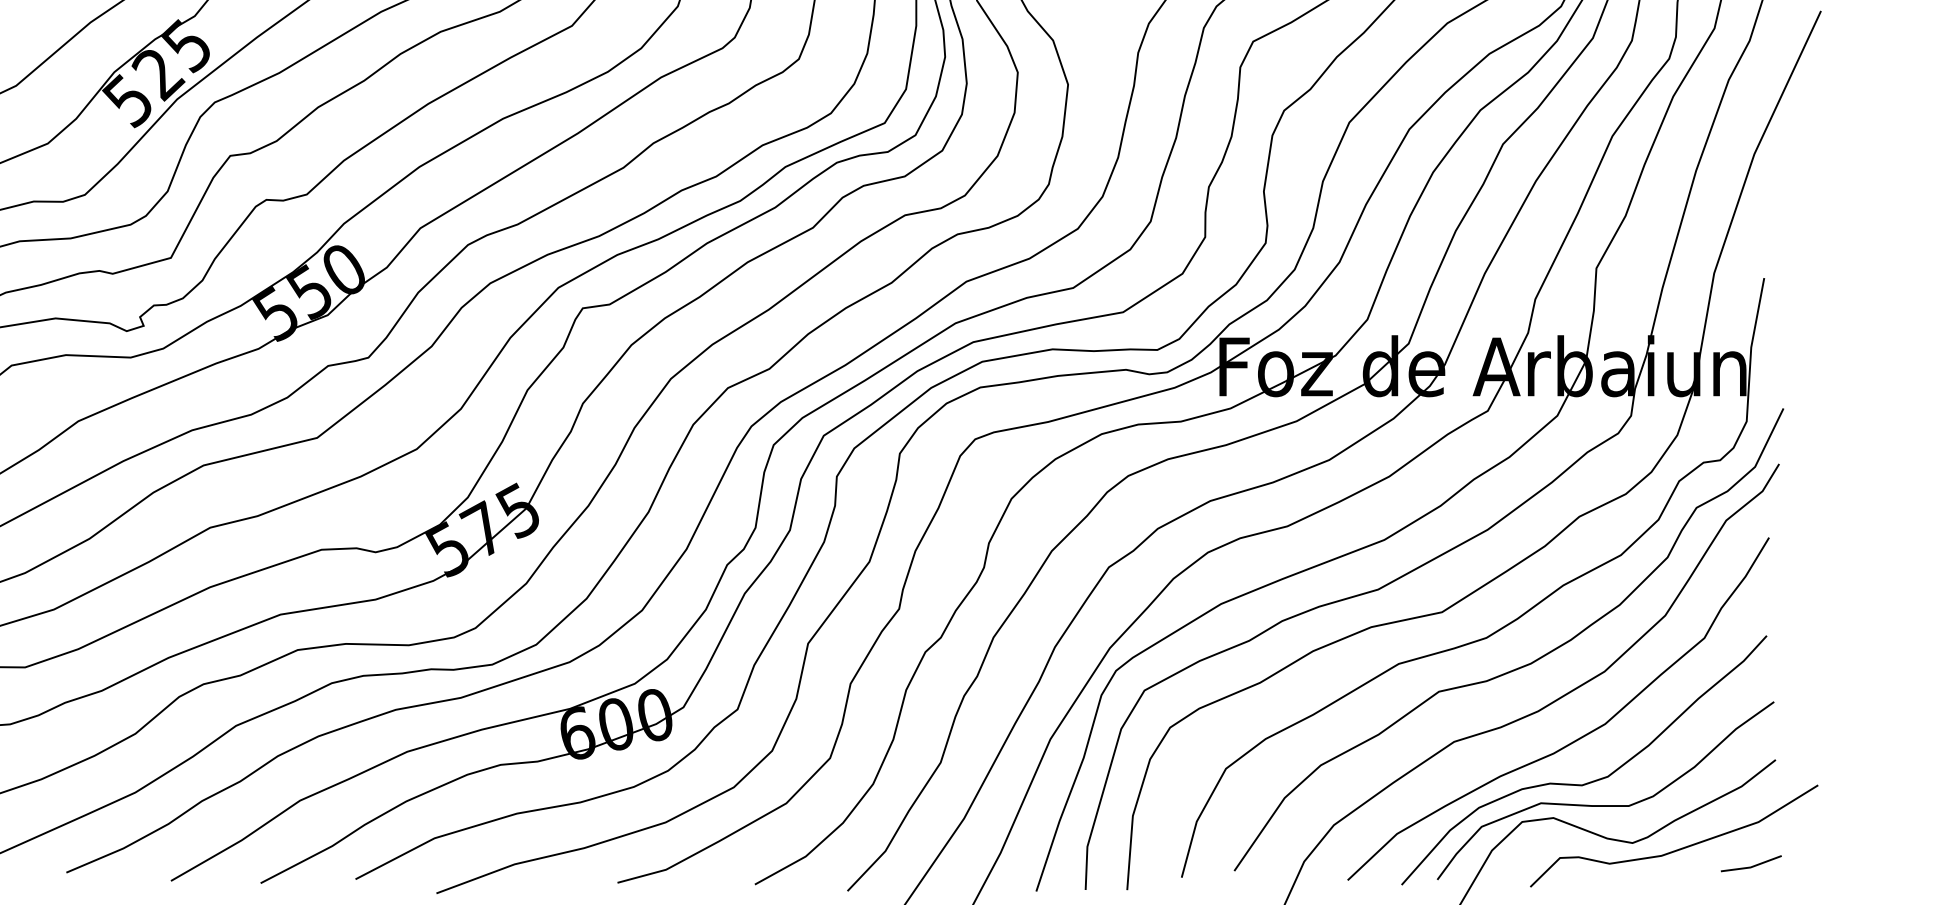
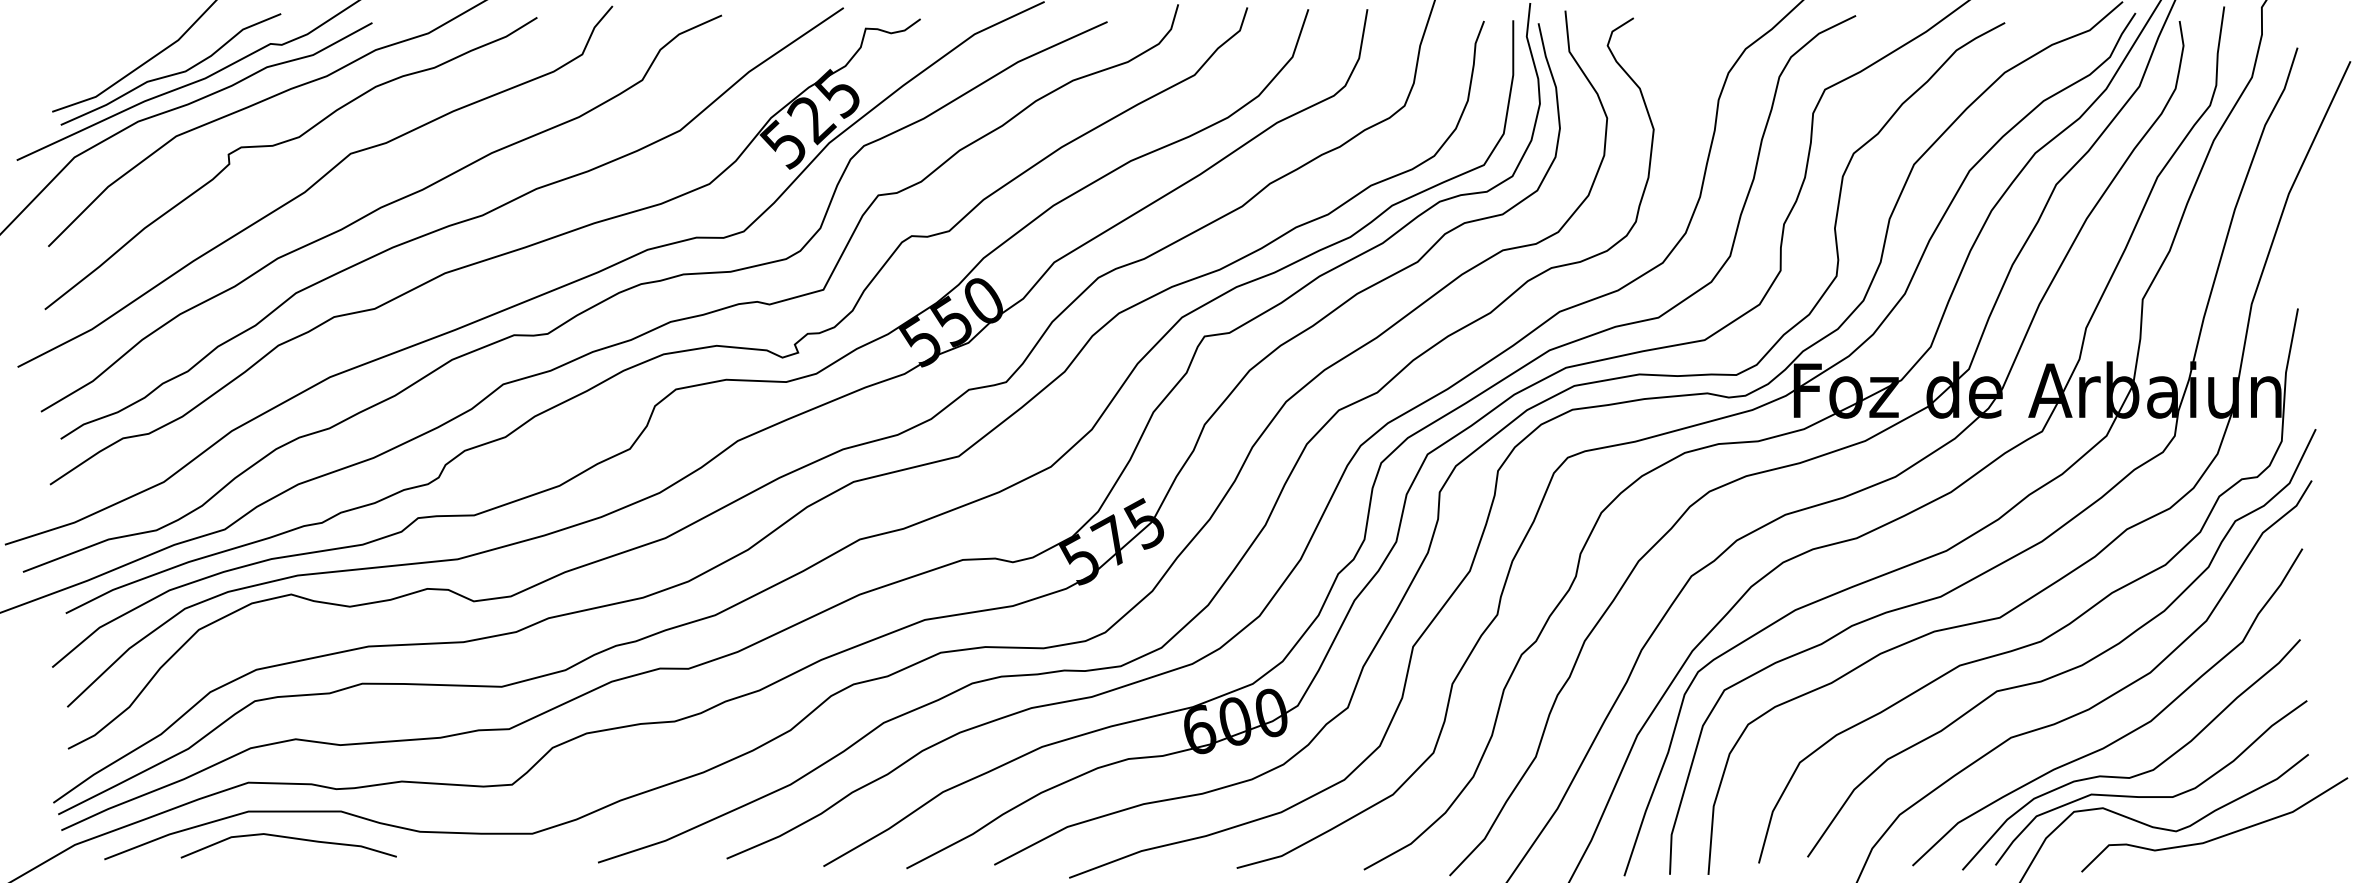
line: (1751, 865) -> (2286, 852), removed

